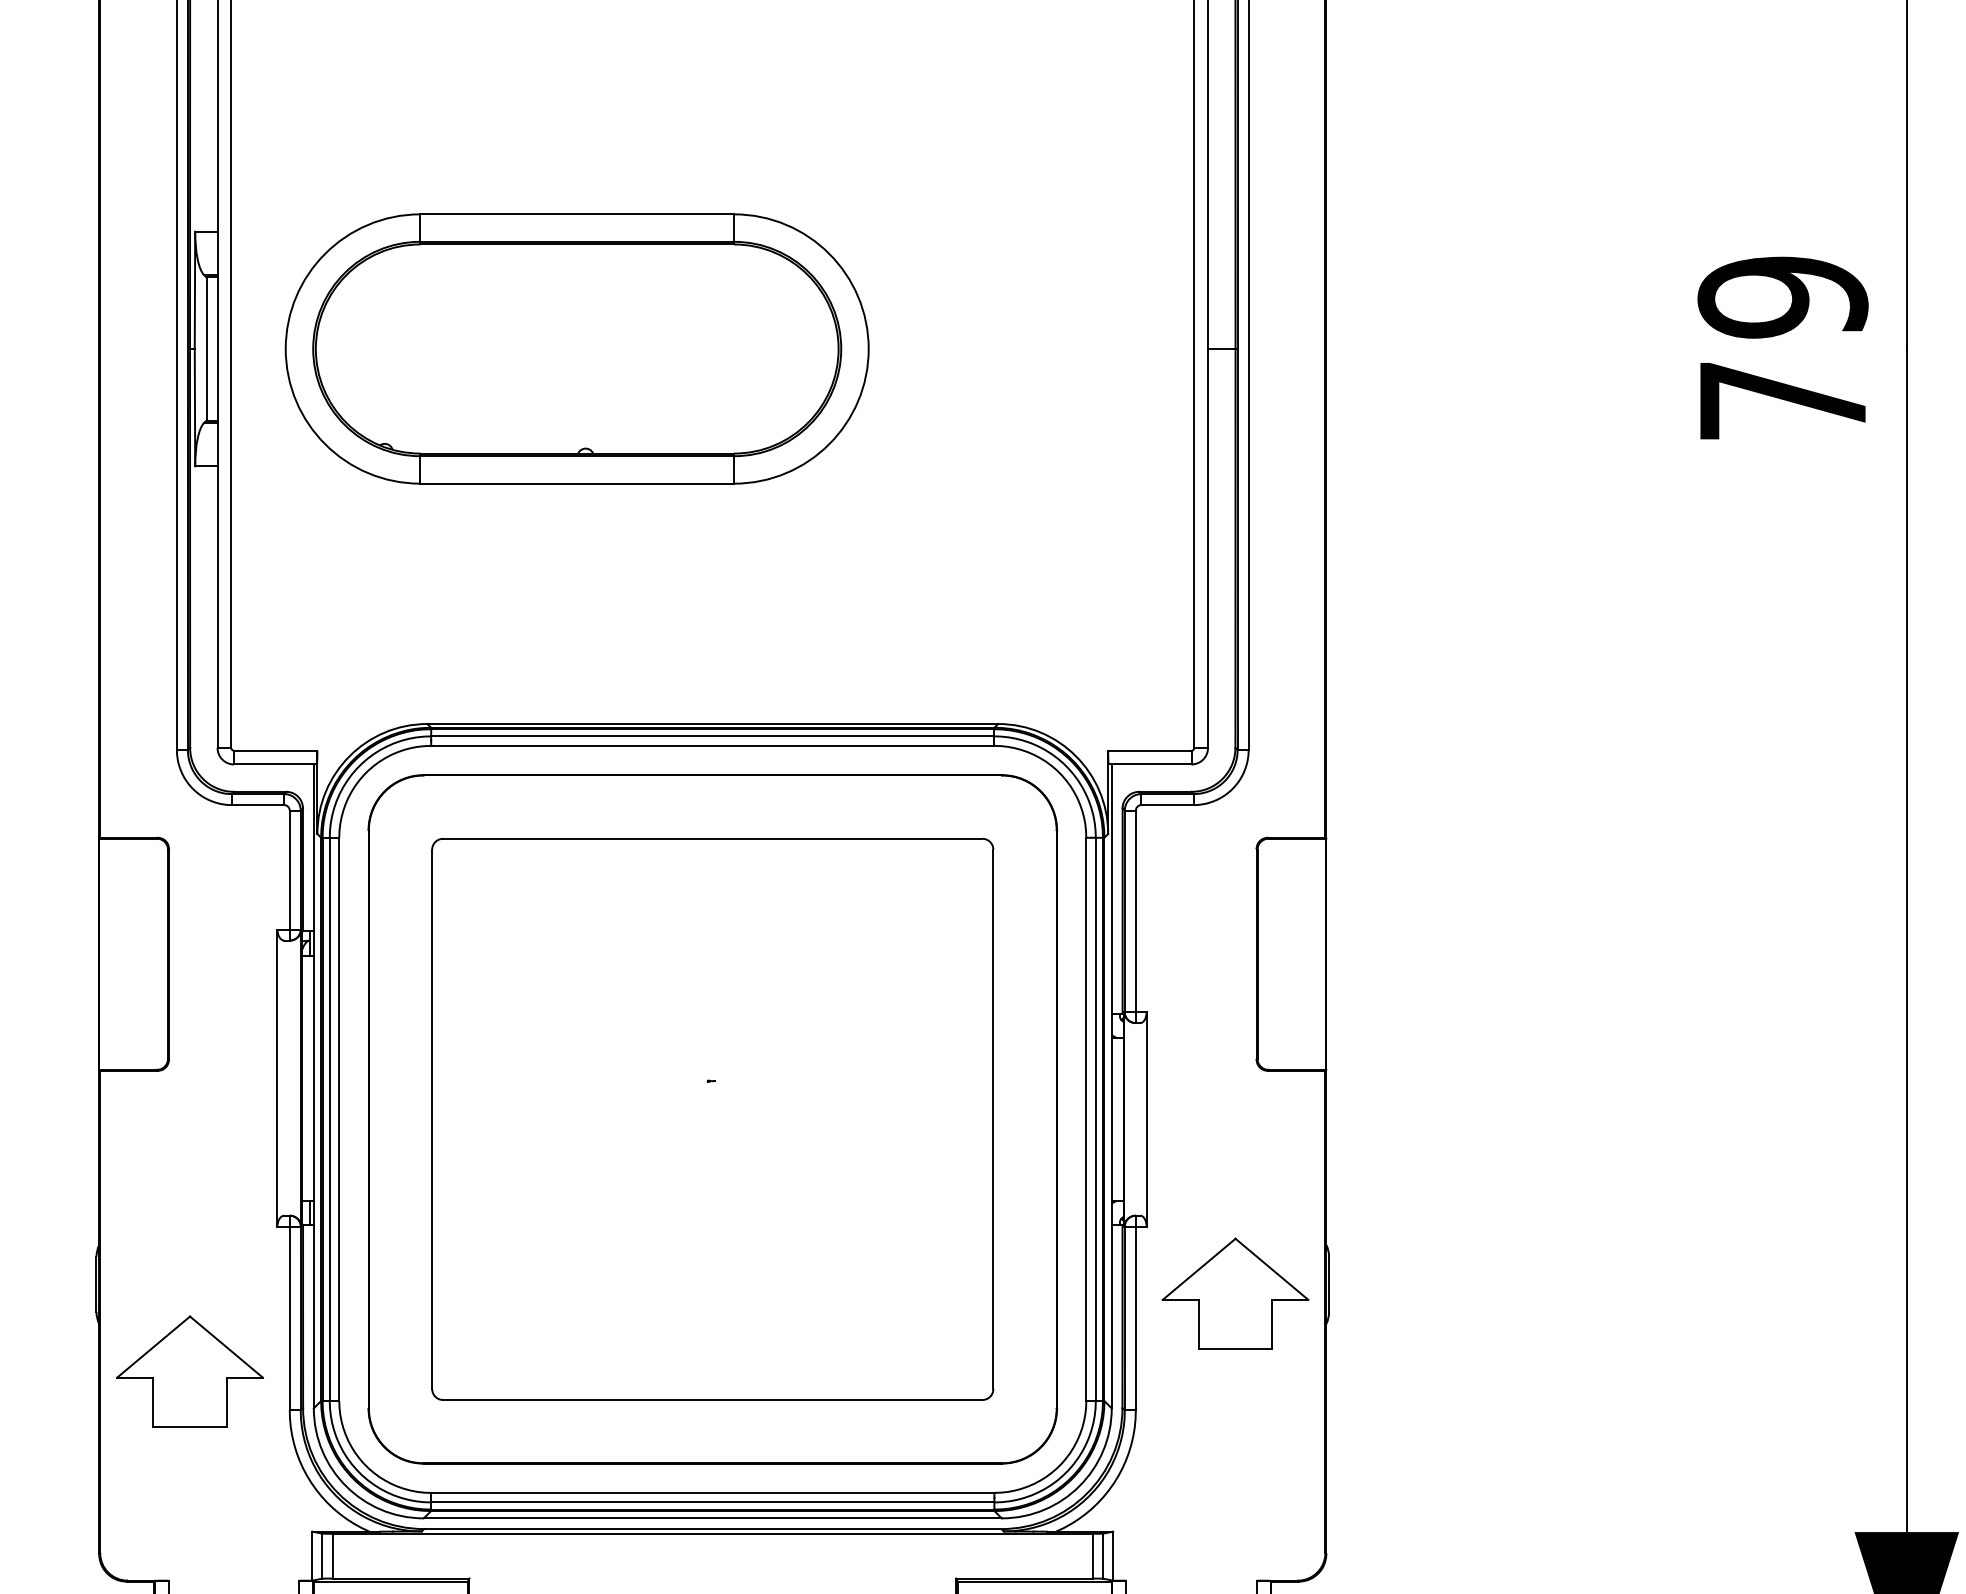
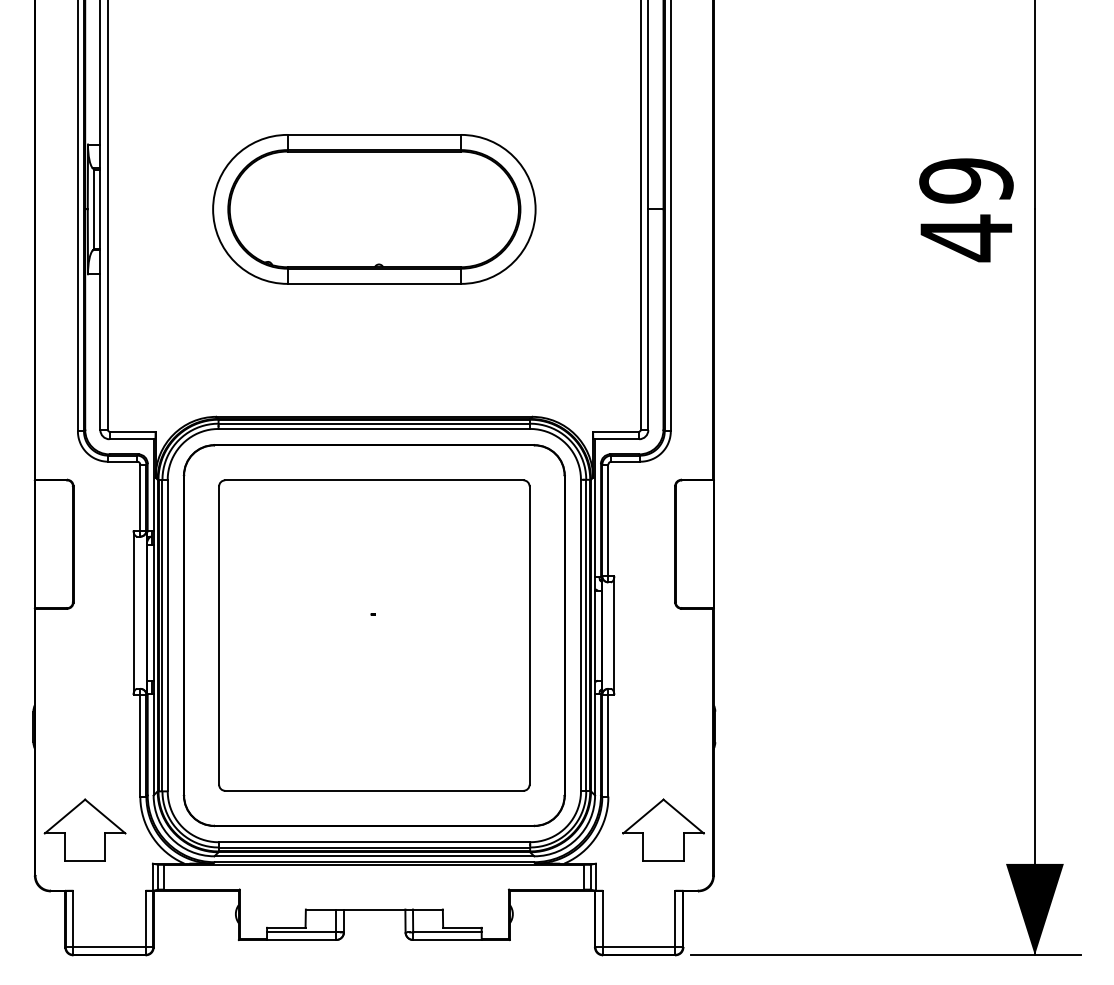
part: (577, 349) -> (374, 209), moved
text: (1783, 401) -> (966, 238), 79 -> 49
part: (1235, 1292) -> (663, 829), moved
part: (188, 1370) -> (84, 829), moved

